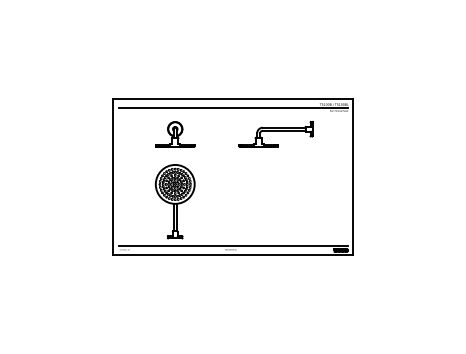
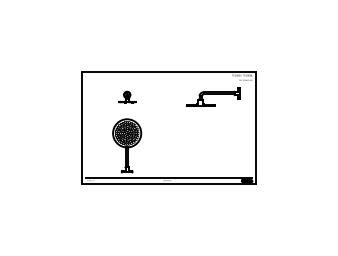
line: (233, 107) -> (169, 77), removed
part: (275, 133) -> (212, 96), moved
part: (175, 134) -> (127, 97), size x0.6

